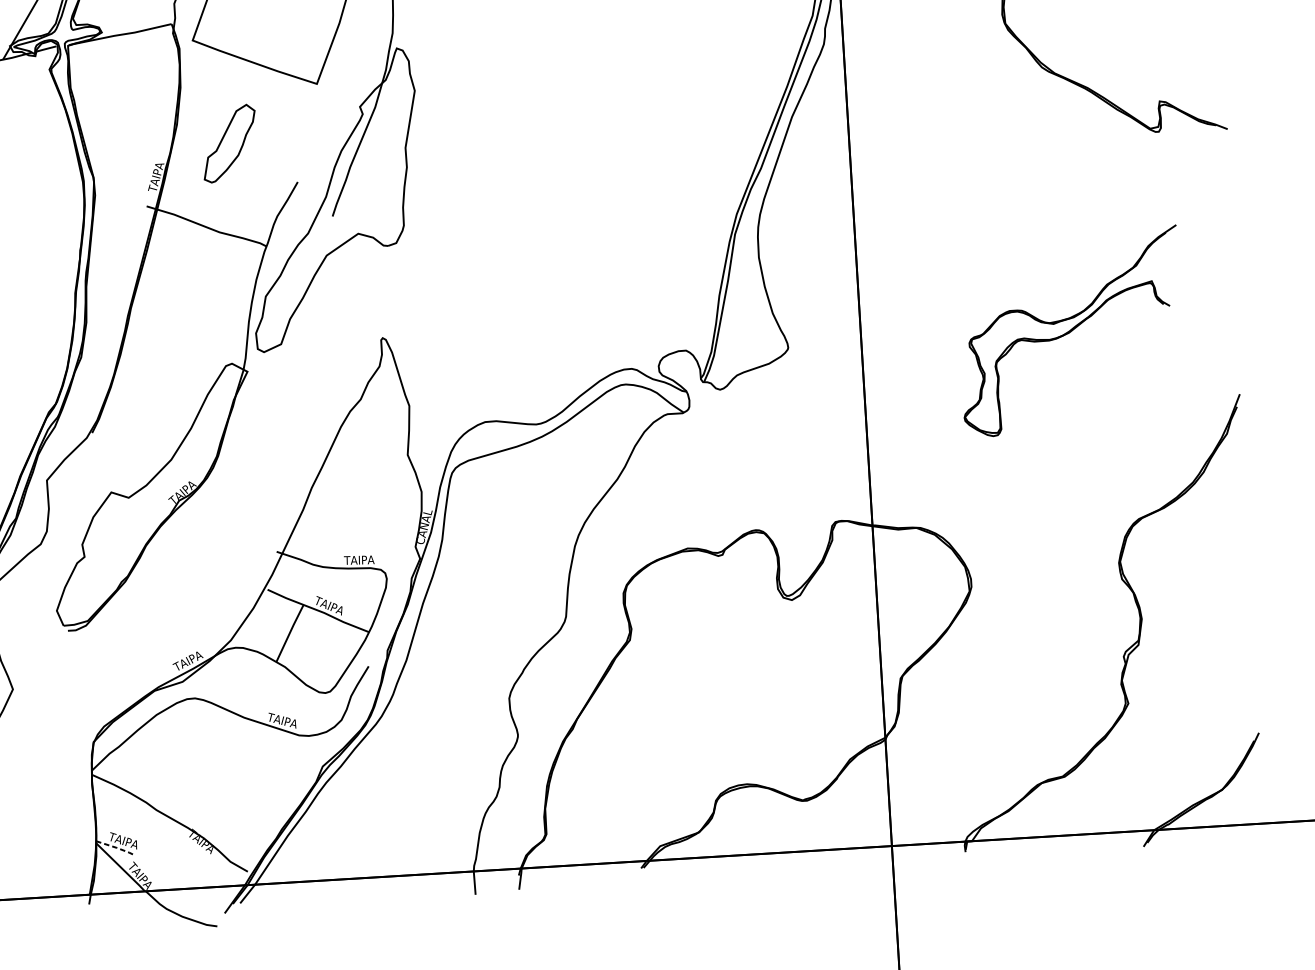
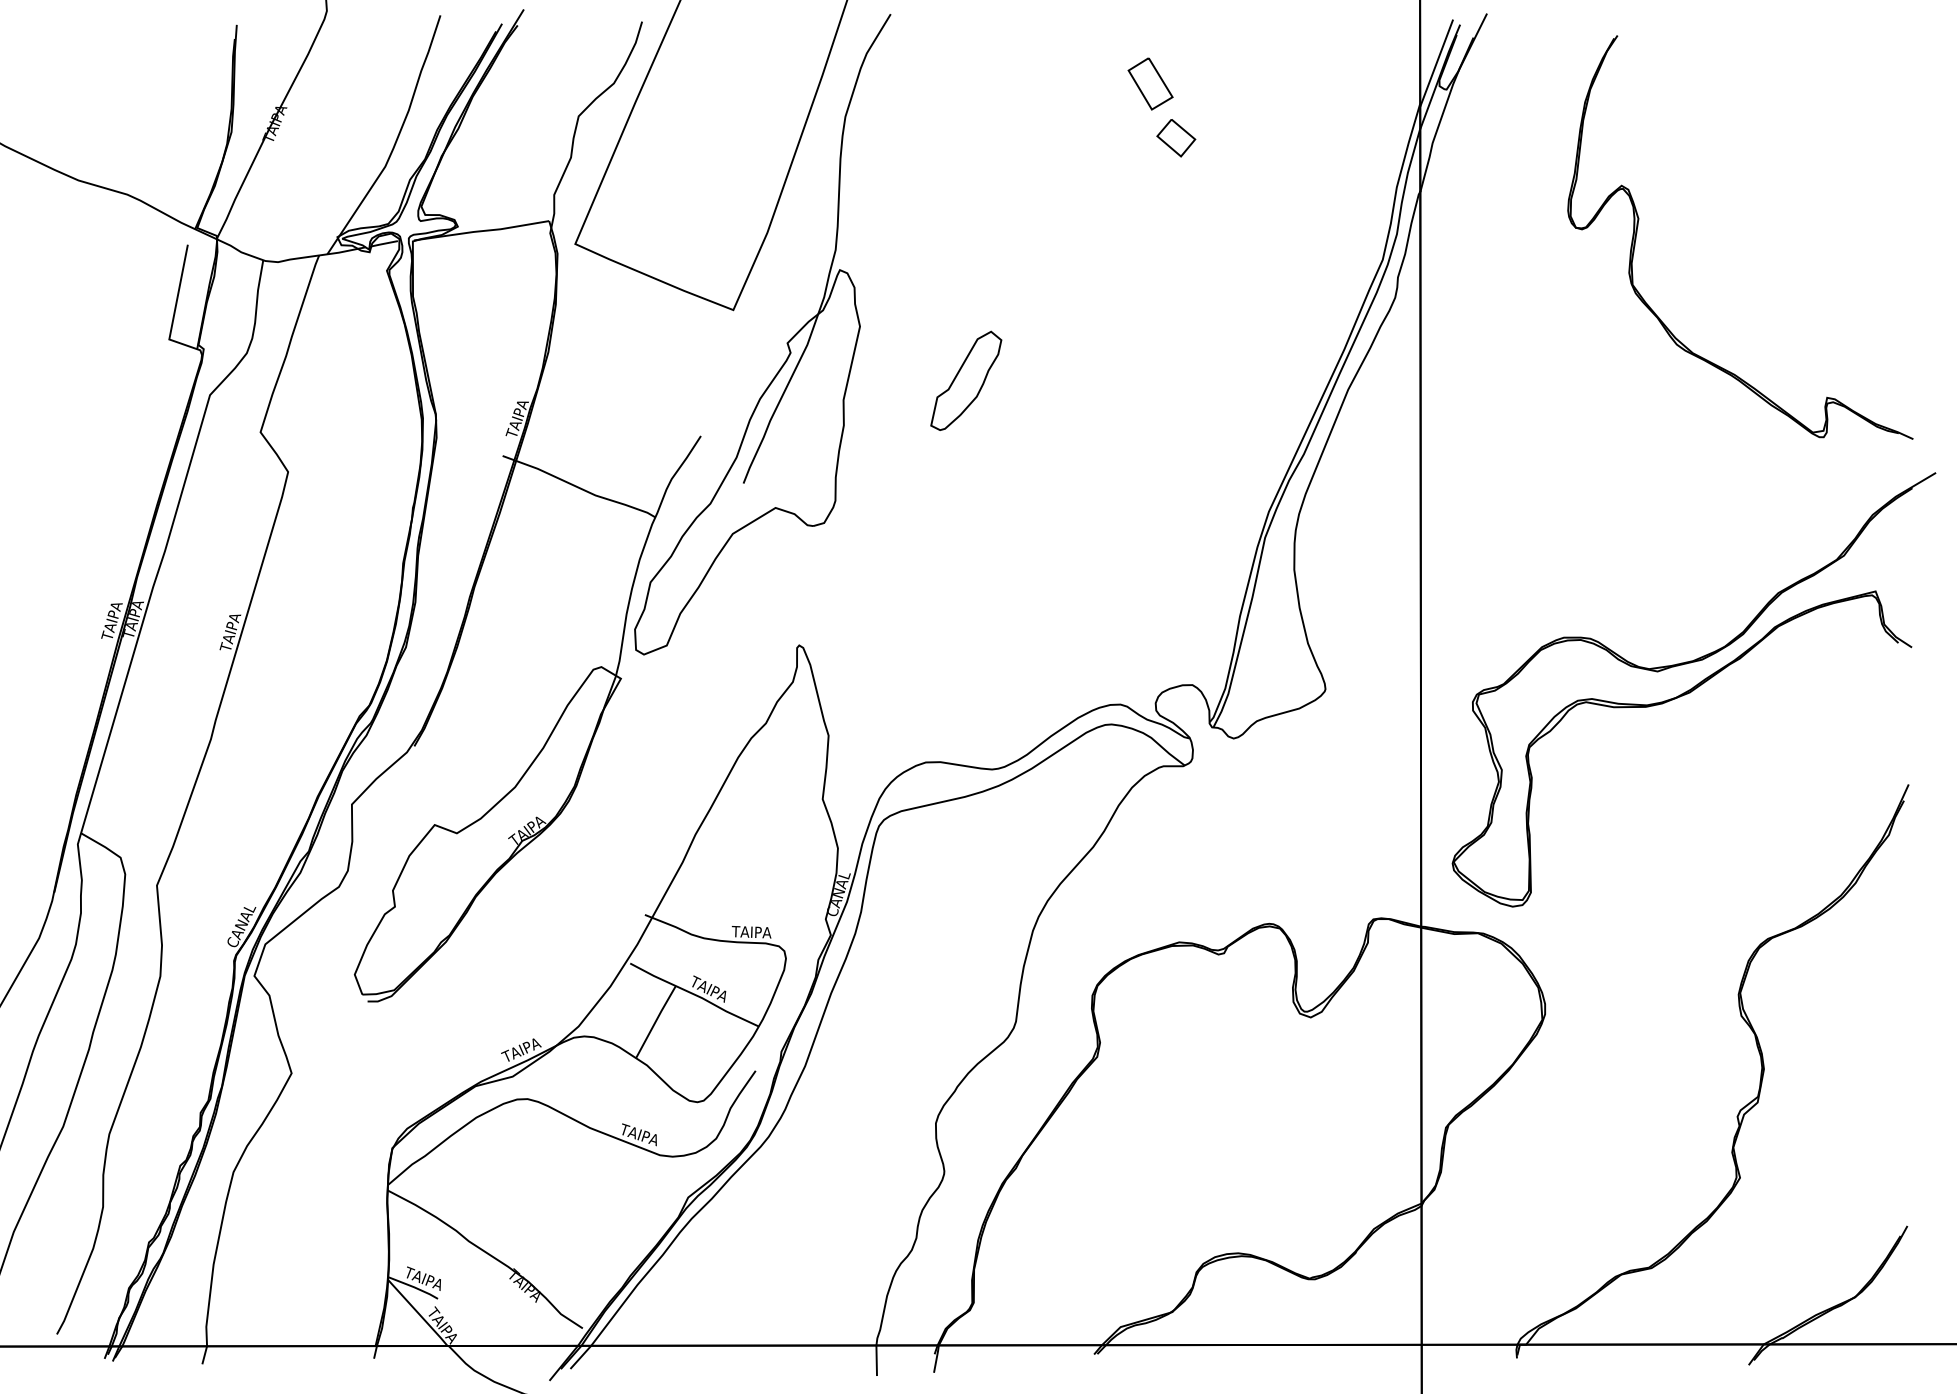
part: (229, 143) -> (966, 380), moved
part: (1070, 331) -> (1693, 689), size x1.67
line: (116, 848) -> (414, 1287), dashed -> solid

